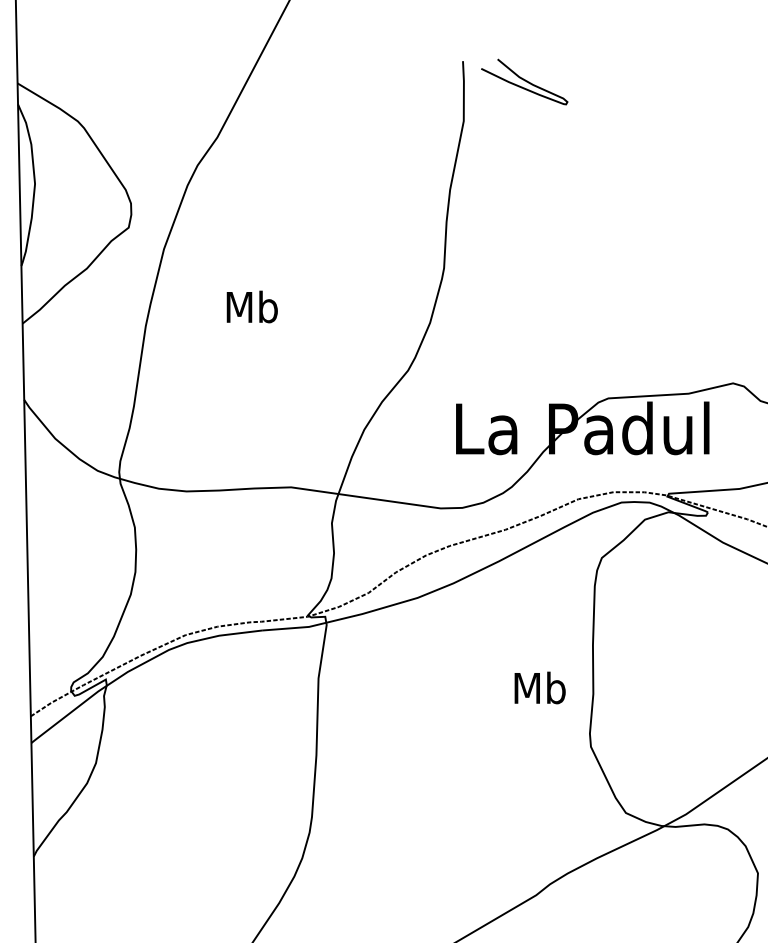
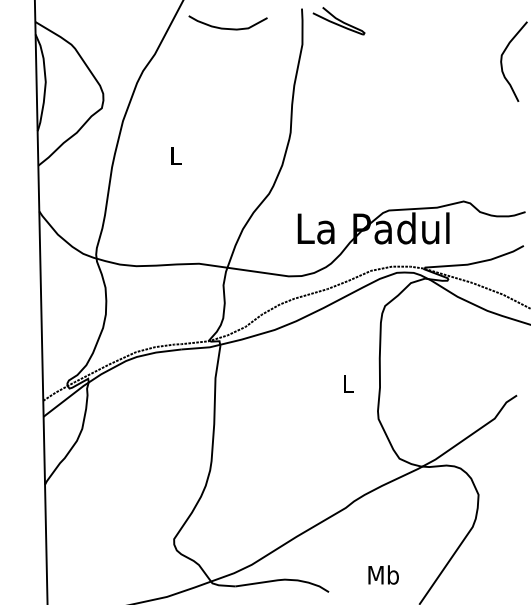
curve: (333, 92) -> (224, 27), added
text: (251, 306) -> (175, 155), Mb -> L
text: (540, 687) -> (348, 383), Mb -> L

